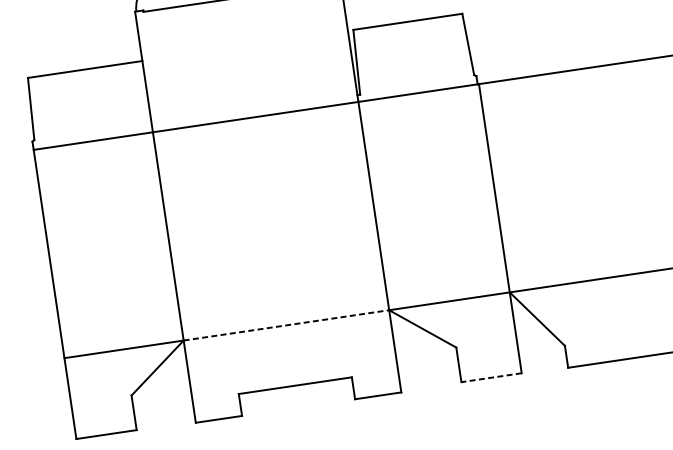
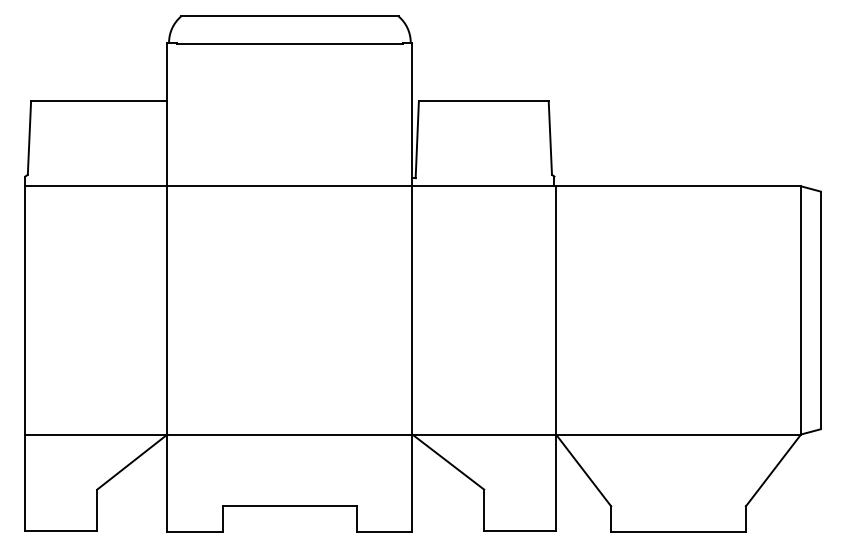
line: (286, 325) -> (290, 434), dashed -> solid
line: (491, 377) -> (520, 530), dashed -> solid

